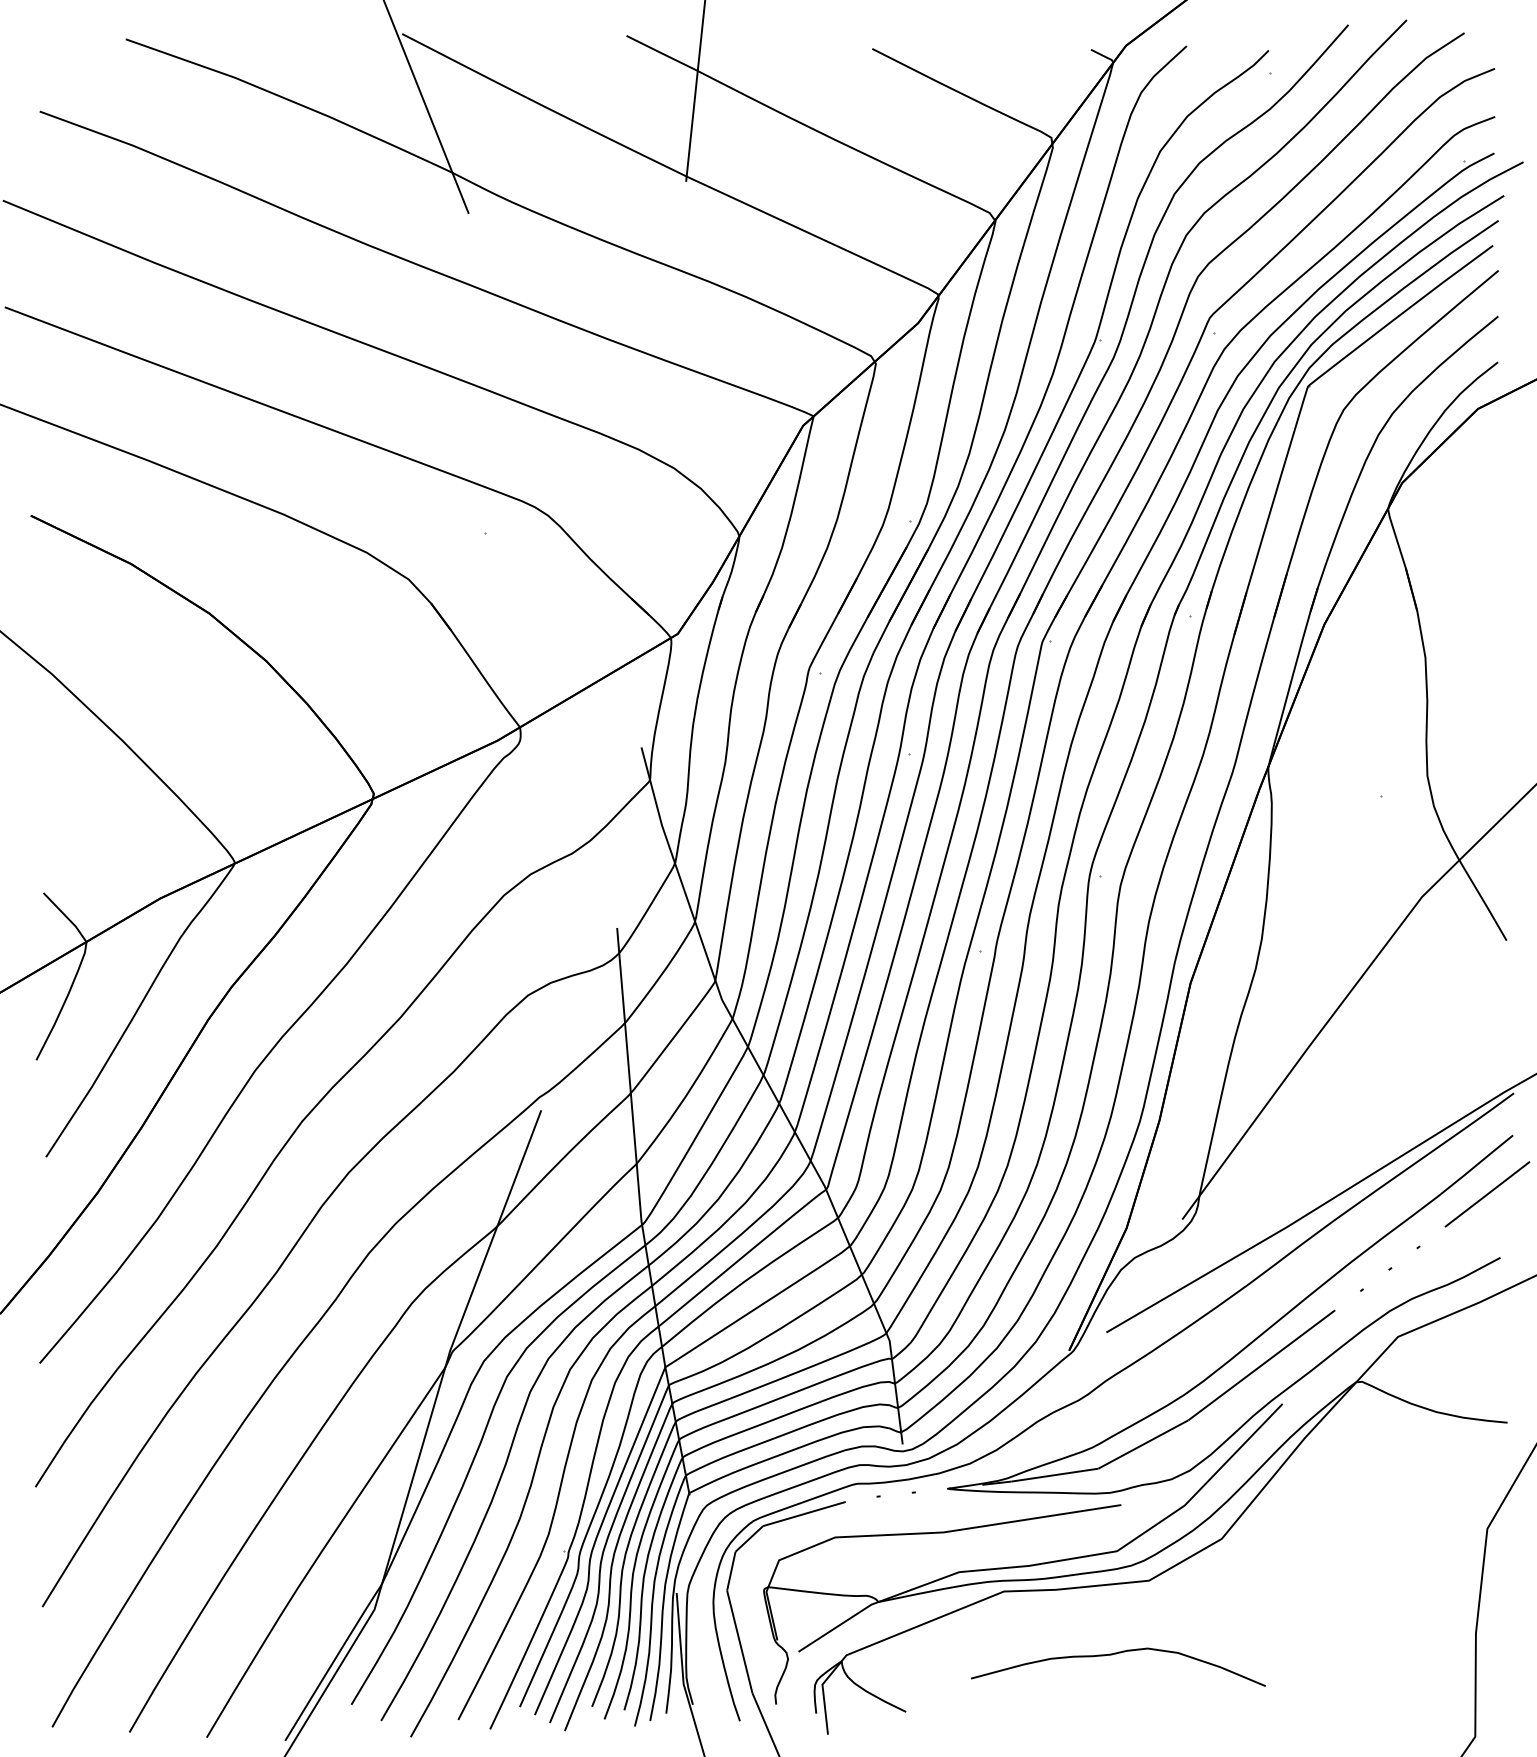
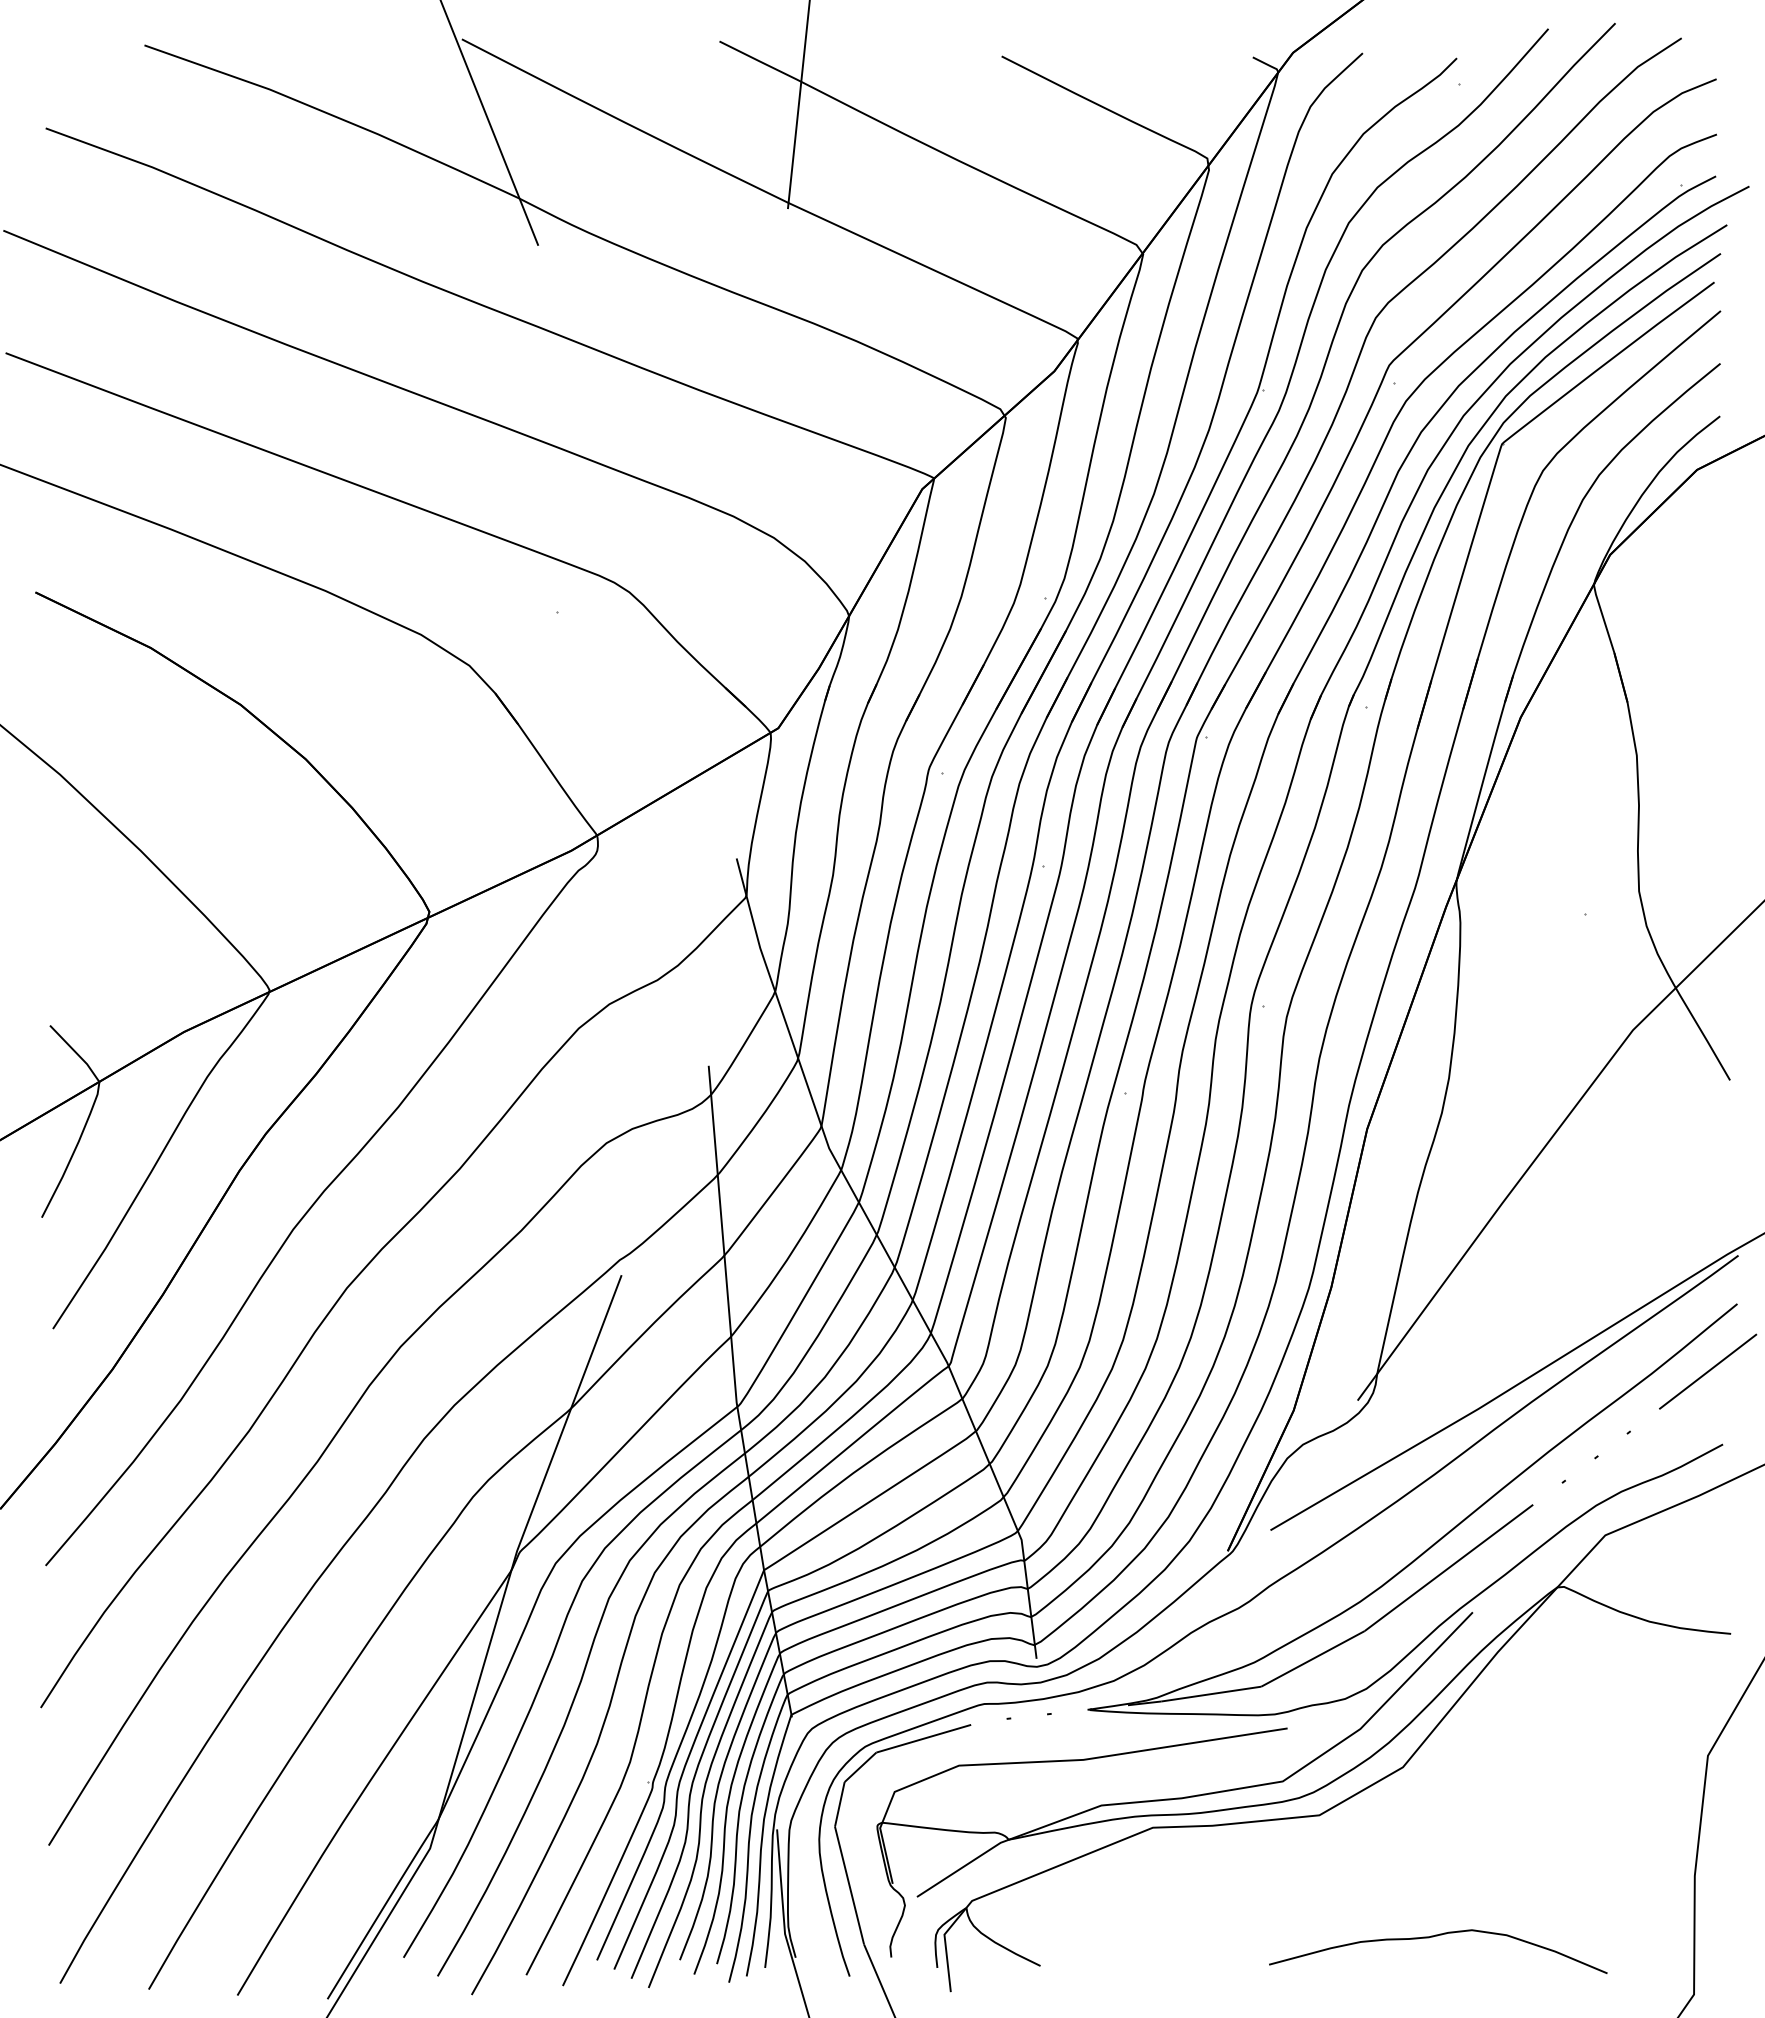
curve: (1114, 1654) -> (1433, 1937), moved

